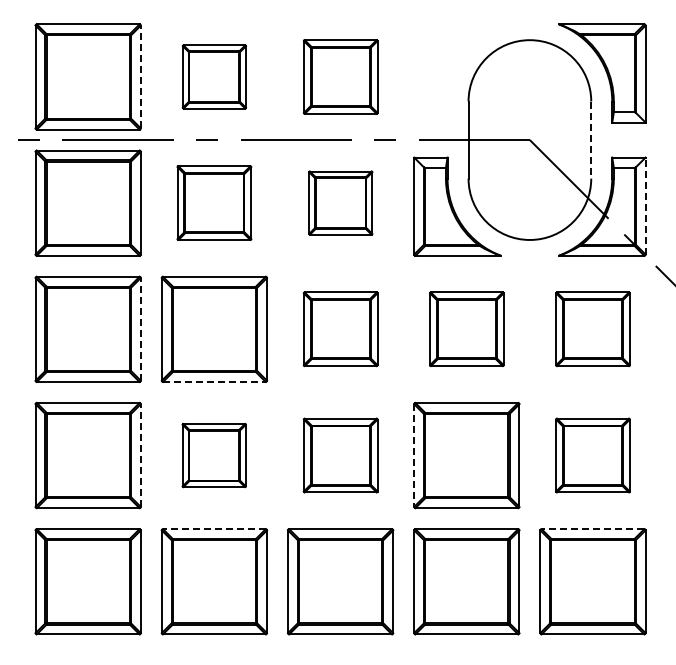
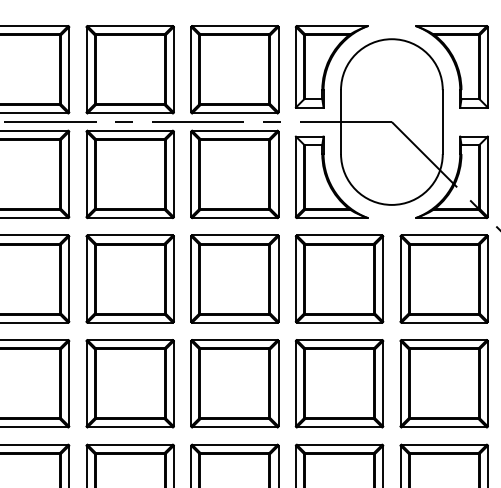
part: (457, 73) -> (331, 66), added
line: (140, 76) -> (68, 69), dashed -> solid
part: (214, 76) -> (130, 69), size x1.67
part: (340, 76) -> (234, 69), size x1.43
line: (591, 140) -> (442, 122), dashed -> solid
part: (214, 202) -> (130, 173), size x1.43
part: (340, 202) -> (234, 173), size x1.67
line: (645, 205) -> (487, 176), dashed -> solid
line: (140, 328) -> (68, 278), dashed -> solid
part: (340, 328) -> (234, 278), size x1.43
part: (466, 328) -> (339, 278), size x1.43
part: (592, 328) -> (443, 278), size x1.43
line: (214, 381) -> (130, 322), dashed -> solid
line: (140, 455) -> (68, 383), dashed -> solid
part: (213, 455) -> (129, 383), size x1.67
part: (340, 455) -> (234, 383), size x1.43
part: (592, 455) -> (443, 383), size x1.43
line: (414, 456) -> (296, 384), dashed -> solid
line: (213, 529) -> (129, 445), dashed -> solid
line: (592, 529) -> (443, 445), dashed -> solid

